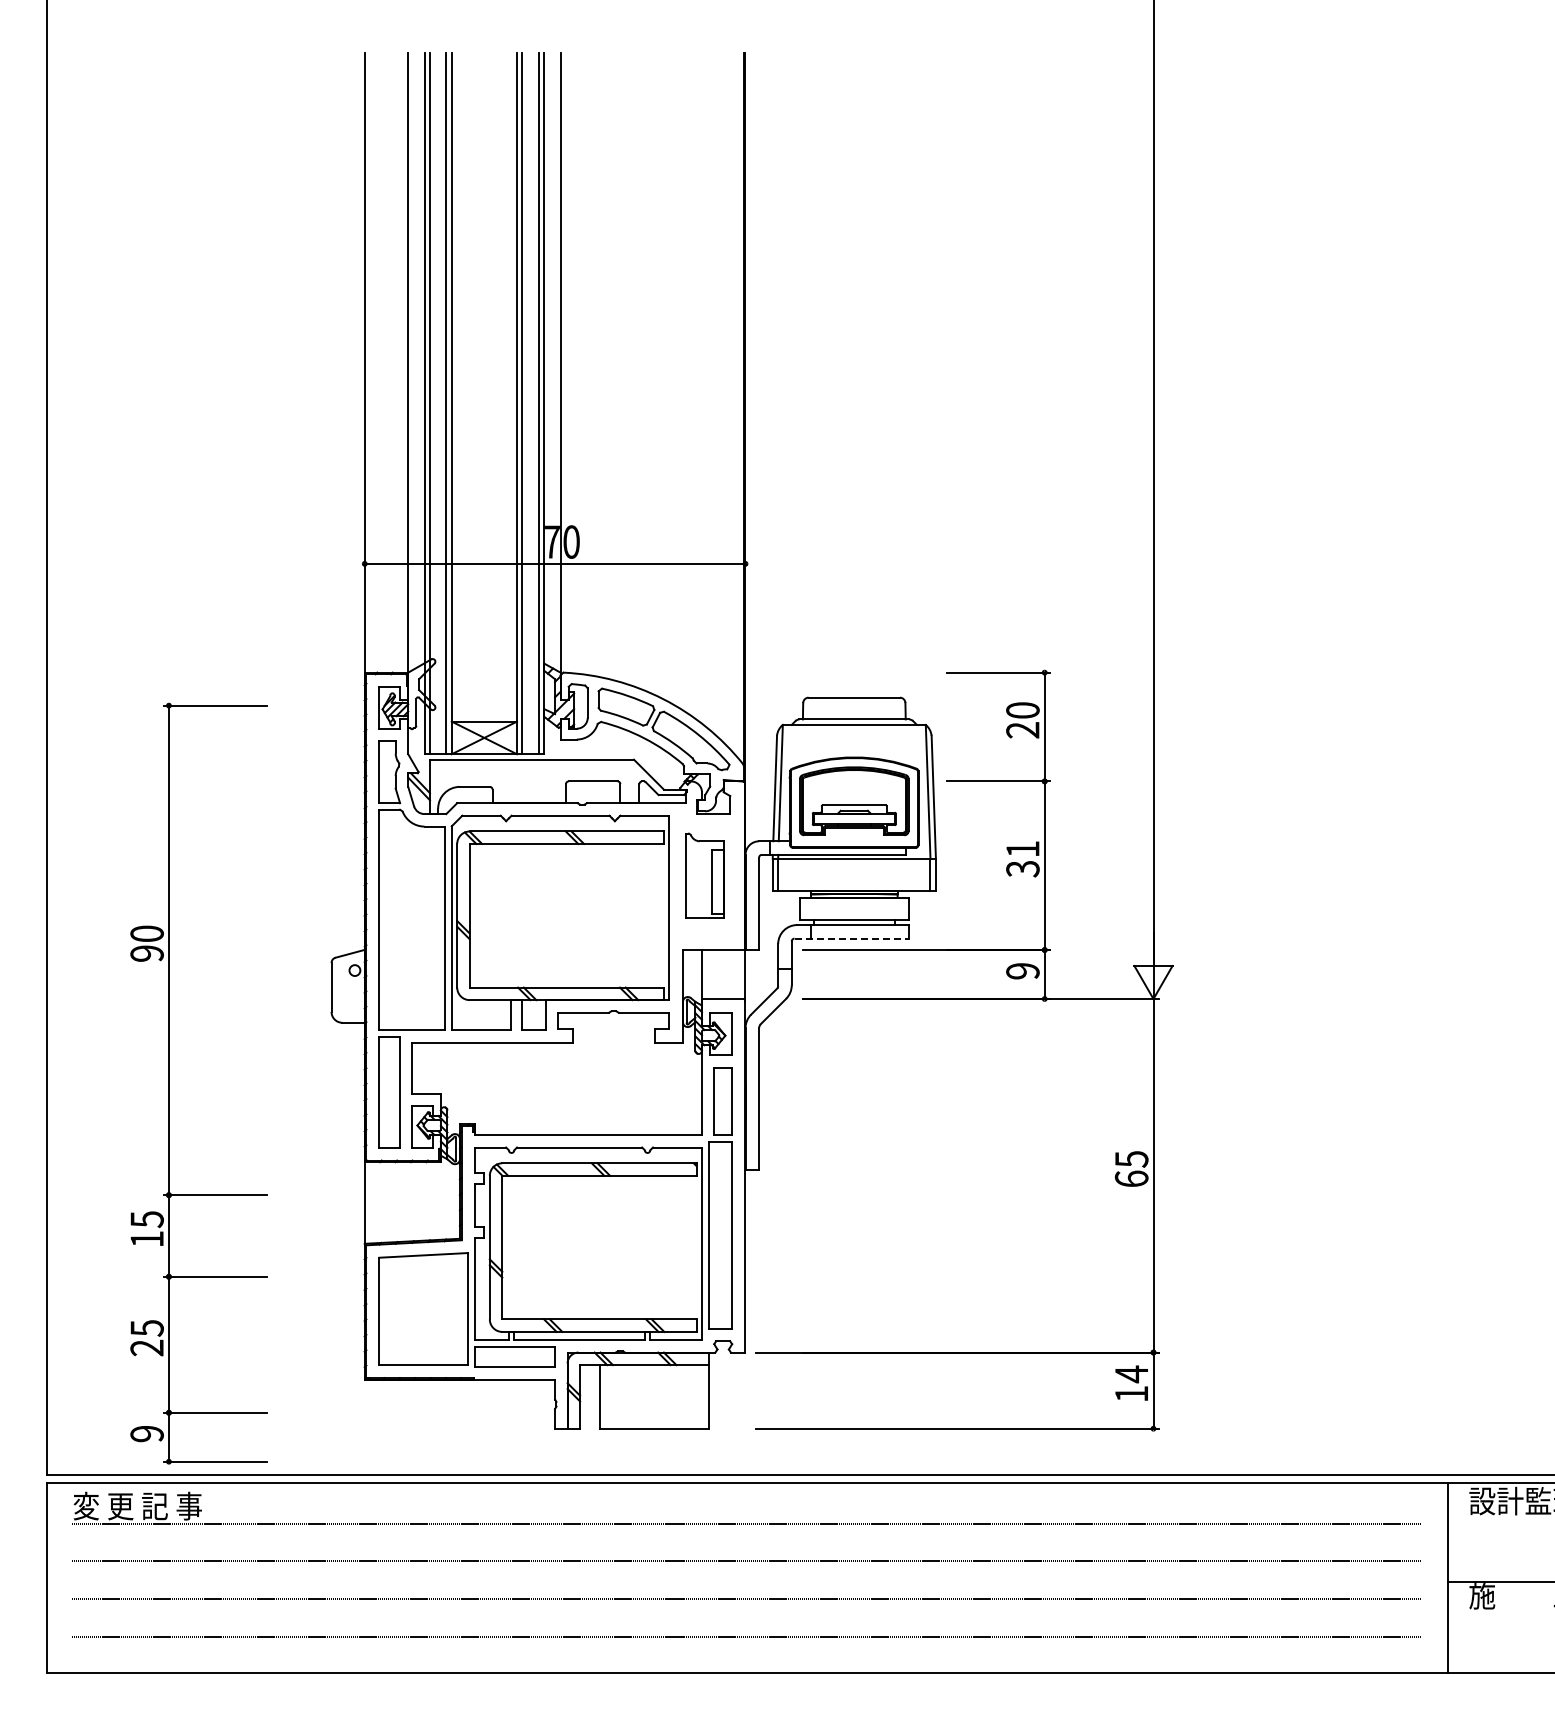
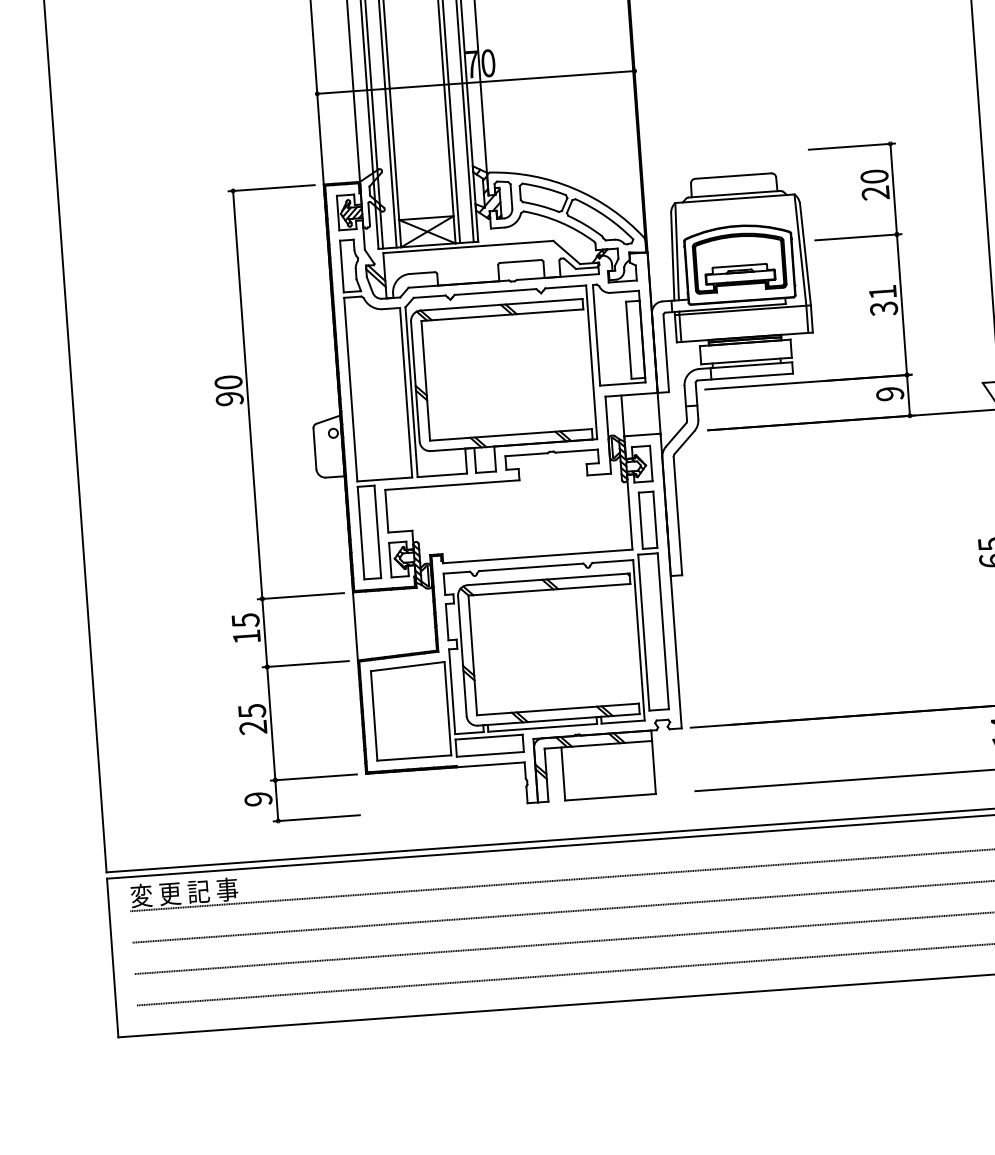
part: (704, 875) -> (619, 333), size x1.43
line: (852, 938) -> (746, 376), dashed -> solid
part: (169, 1083) -> (256, 505), moved

